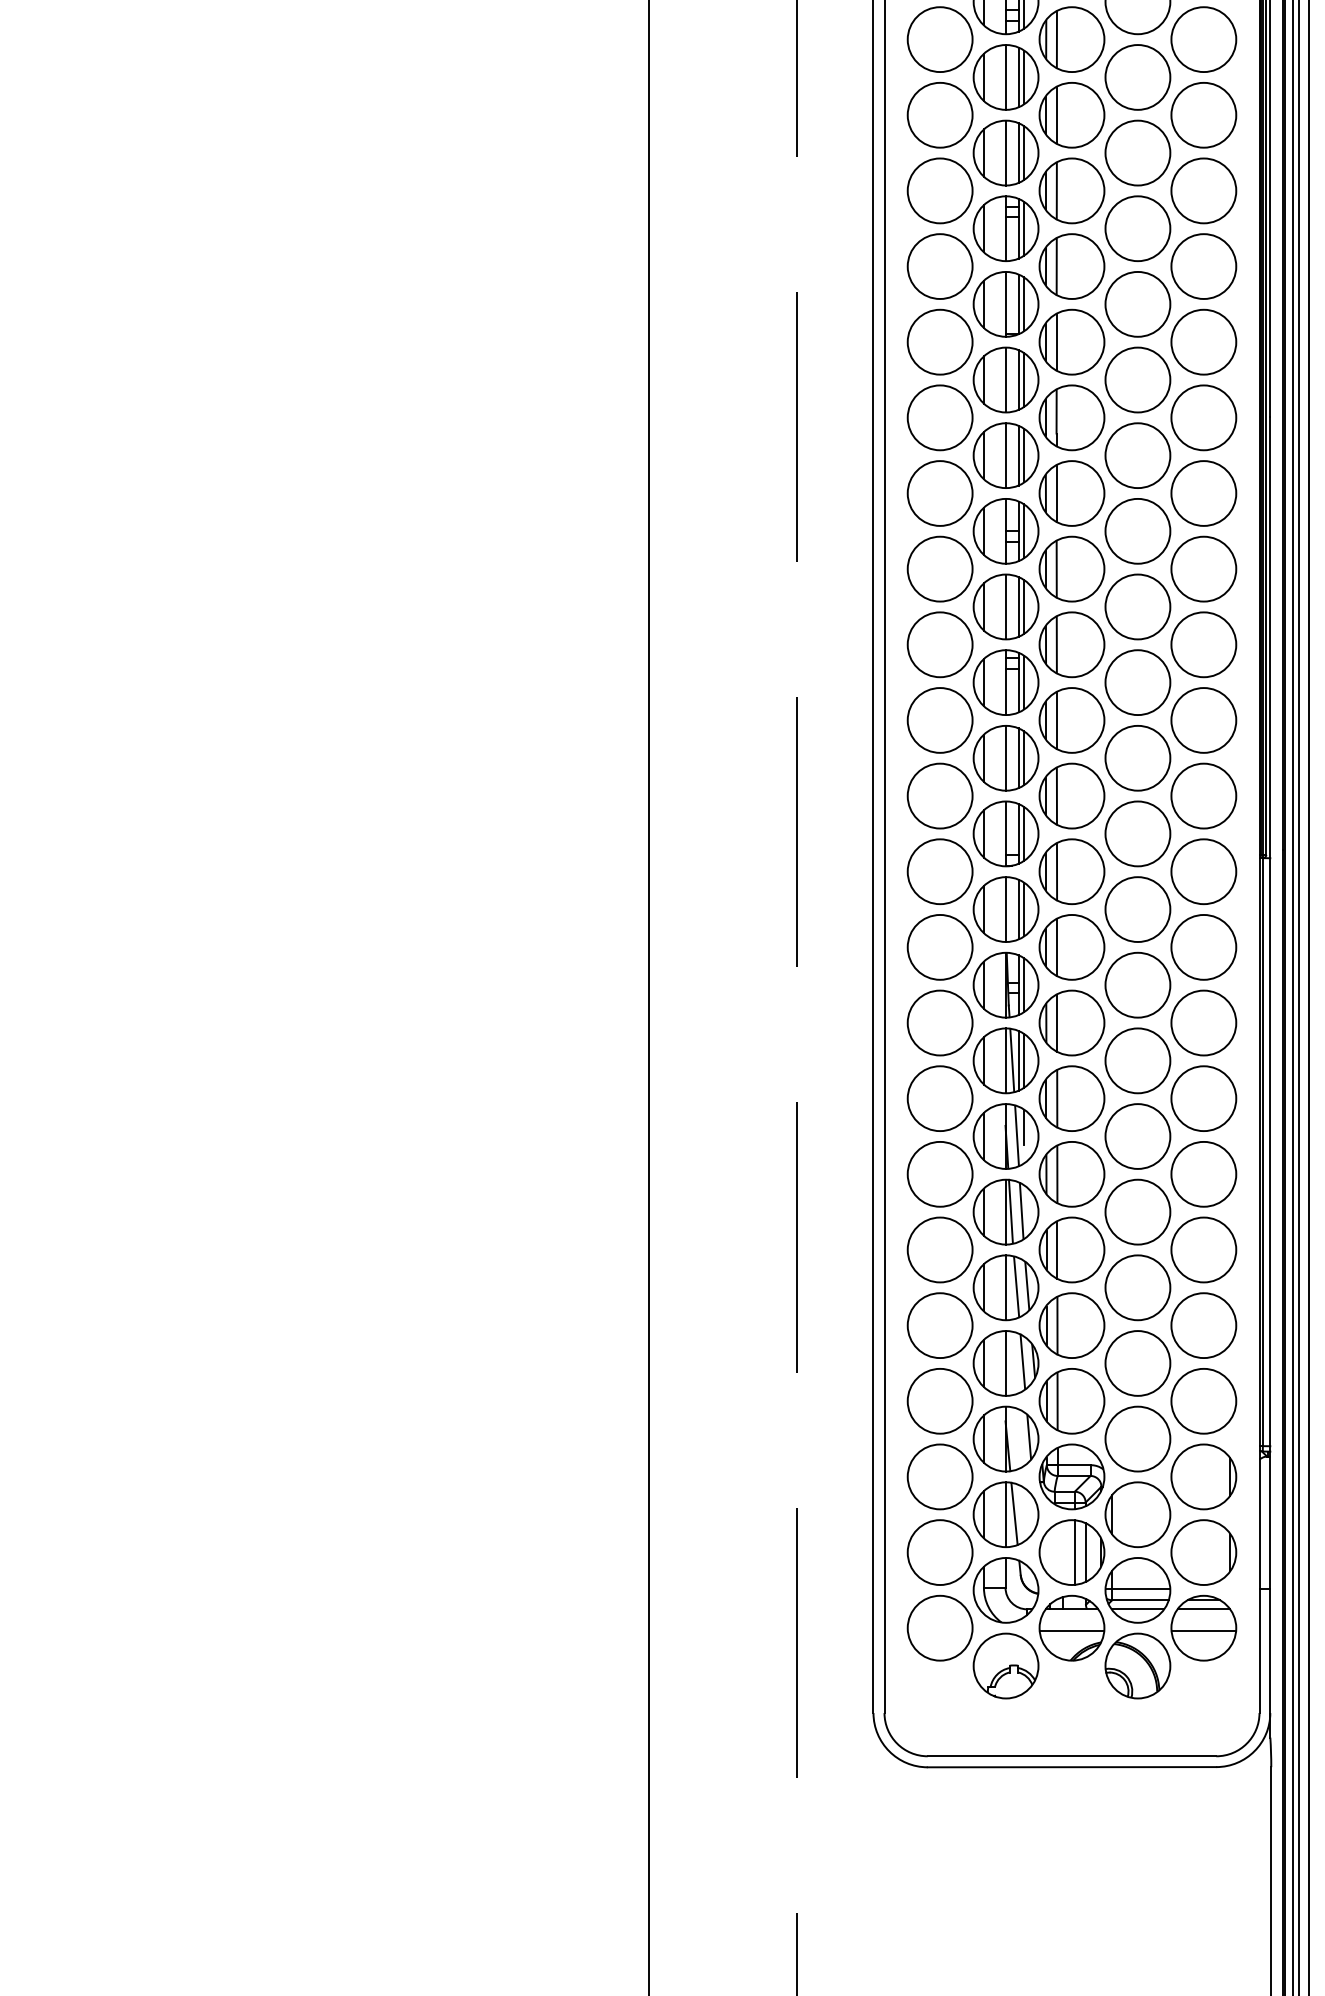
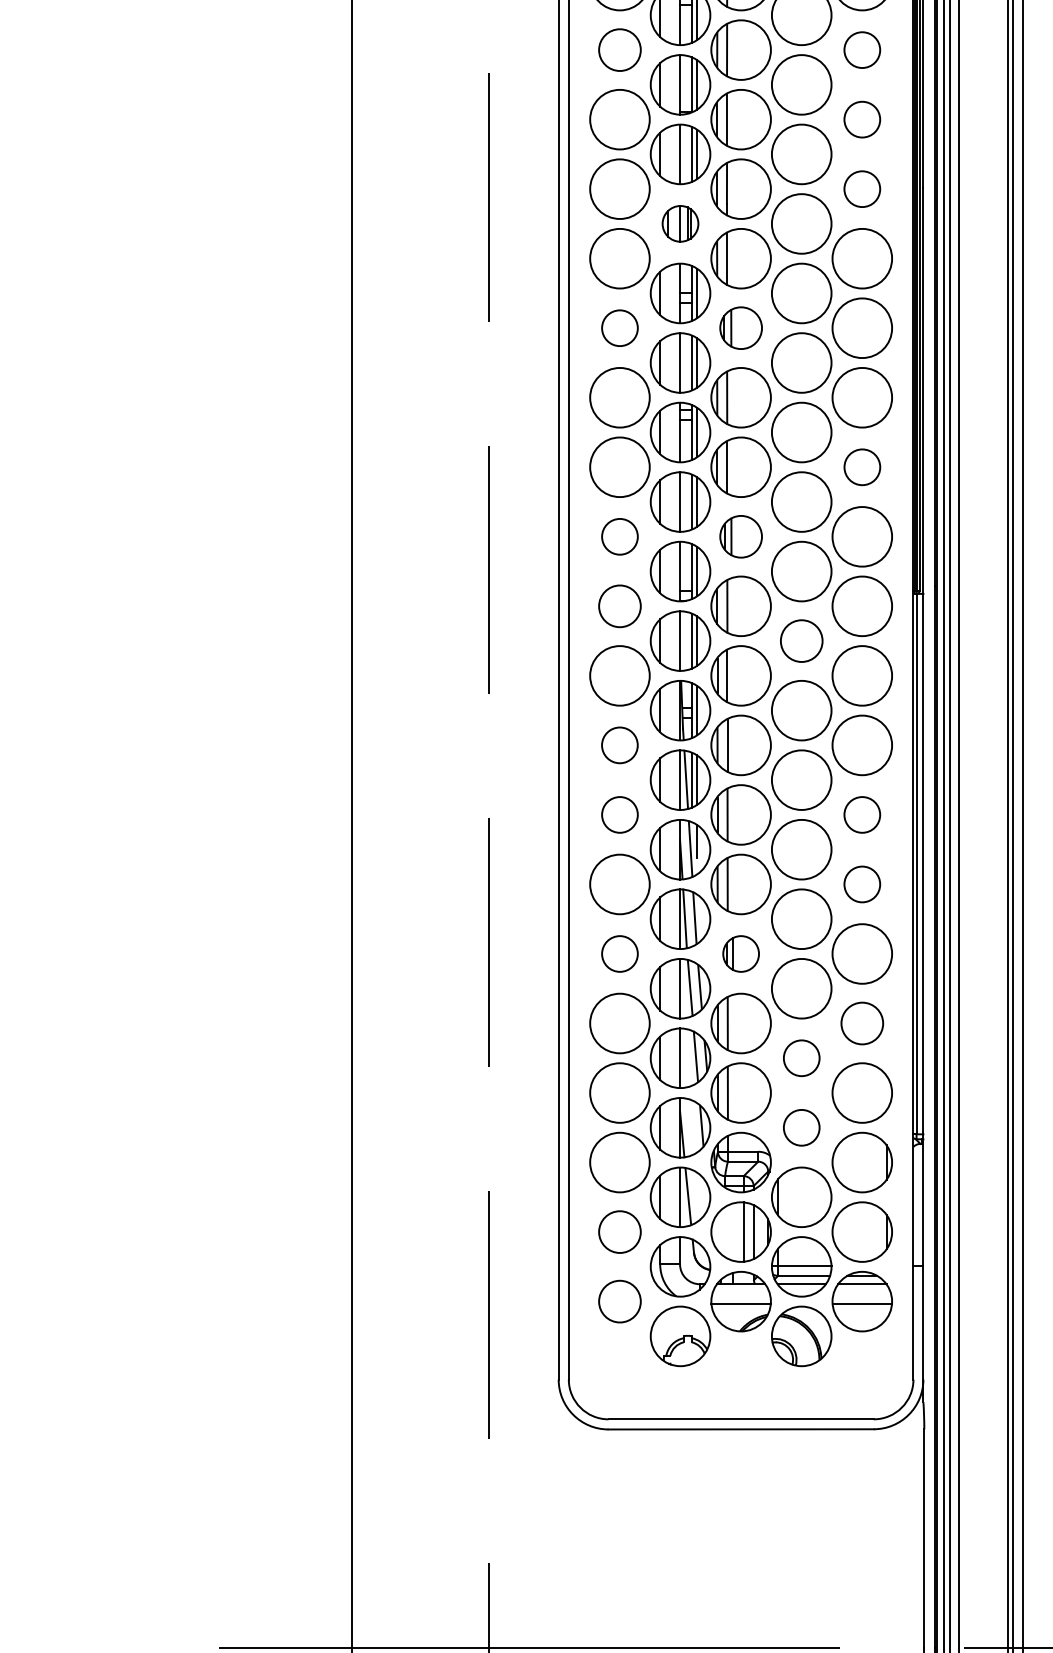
circle: (939, 266) -> (619, 50), size x0.7
circle: (1203, 266) -> (861, 50), size x0.6
circle: (1203, 341) -> (861, 119), size x0.6
circle: (1203, 417) -> (861, 188), size x0.6
part: (1005, 455) -> (680, 223), size x0.6
circle: (939, 568) -> (619, 327), size x0.6
part: (1071, 568) -> (740, 327), size x0.7
circle: (1203, 720) -> (861, 467), size x0.6
circle: (939, 795) -> (619, 536), size x0.6
part: (1071, 795) -> (740, 536), size x0.7
circle: (939, 871) -> (619, 606), size x0.7
circle: (1137, 909) -> (801, 641), size x0.7
circle: (939, 1022) -> (619, 744), size x0.6
circle: (939, 1098) -> (619, 814), size x0.6
circle: (1203, 1098) -> (861, 814), size x0.6
circle: (1203, 1173) -> (861, 883), size x0.6
circle: (939, 1249) -> (619, 953), size x0.6
part: (1071, 1249) -> (740, 953), size x0.6
circle: (1203, 1325) -> (861, 1023), size x0.7
circle: (1137, 1363) -> (801, 1058), size x0.6
circle: (1137, 1438) -> (801, 1127), size x0.6
circle: (939, 1552) -> (619, 1232), size x0.7
circle: (939, 1627) -> (619, 1300), size x0.7

